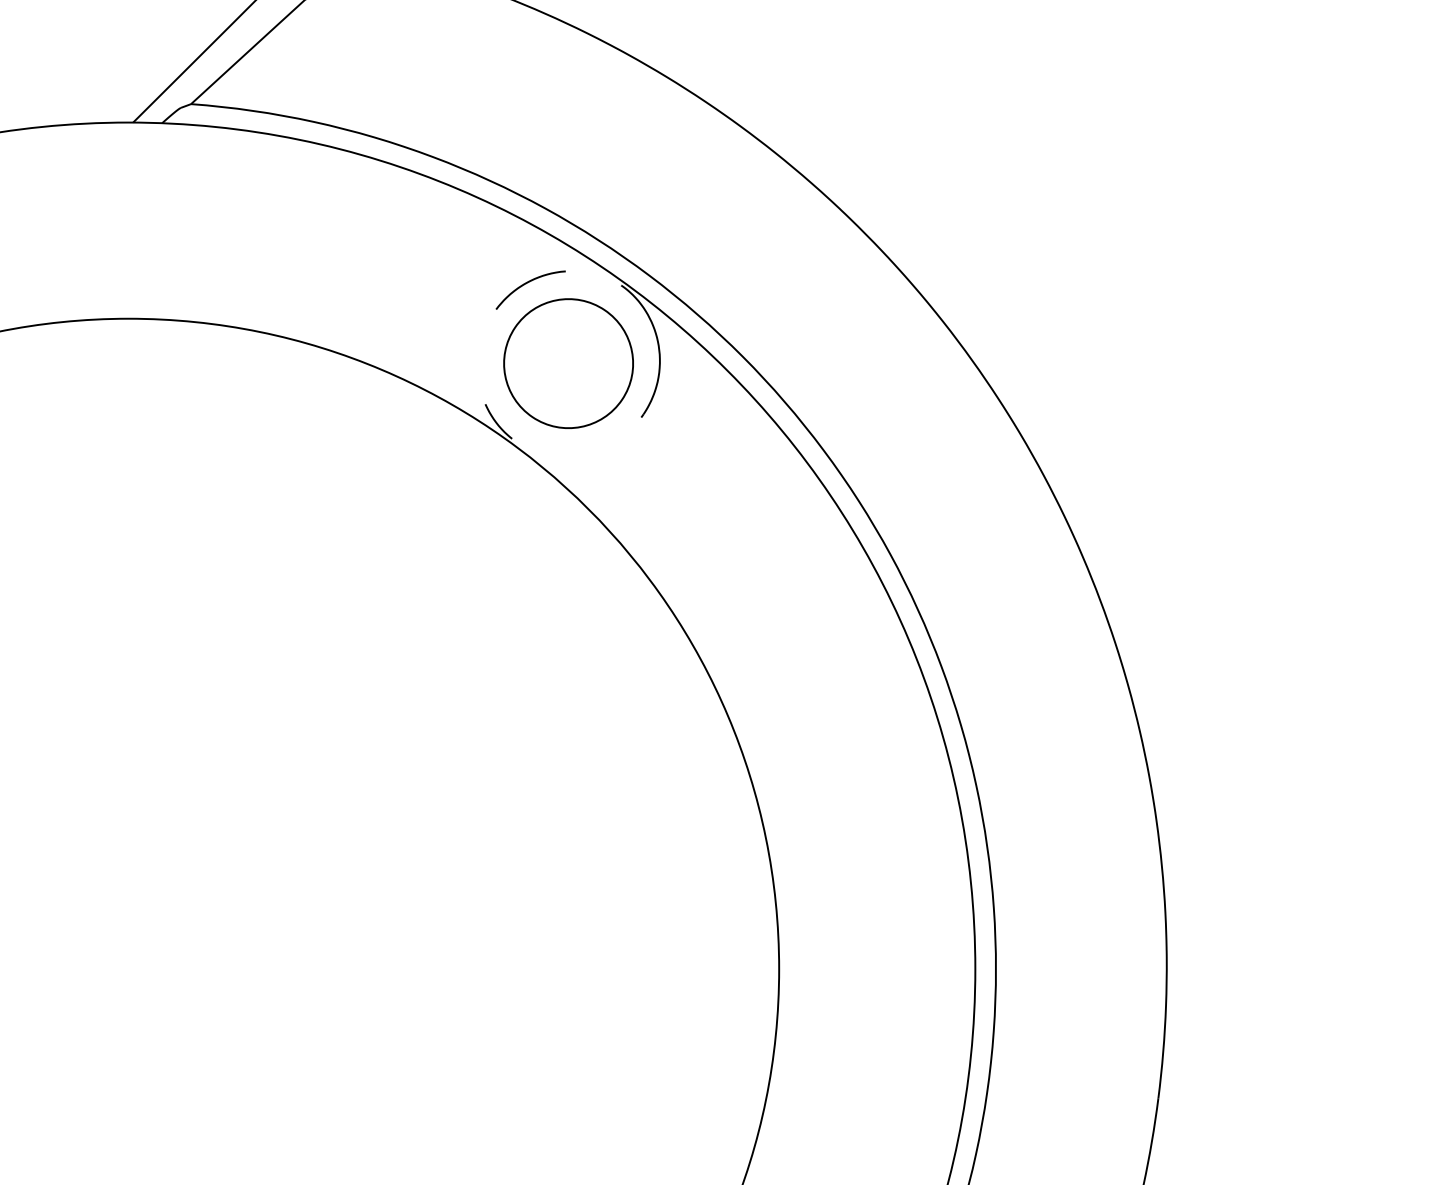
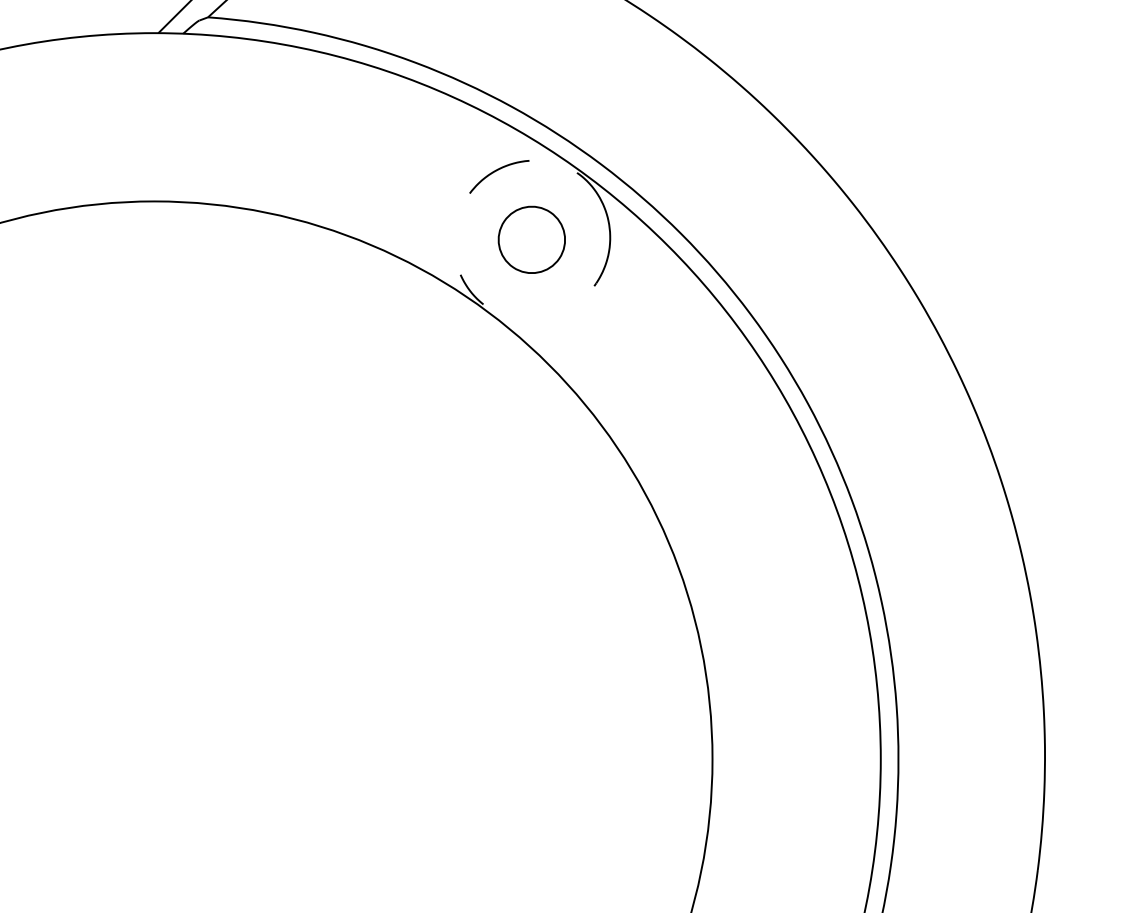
part: (568, 363) -> (531, 239), size x0.6

